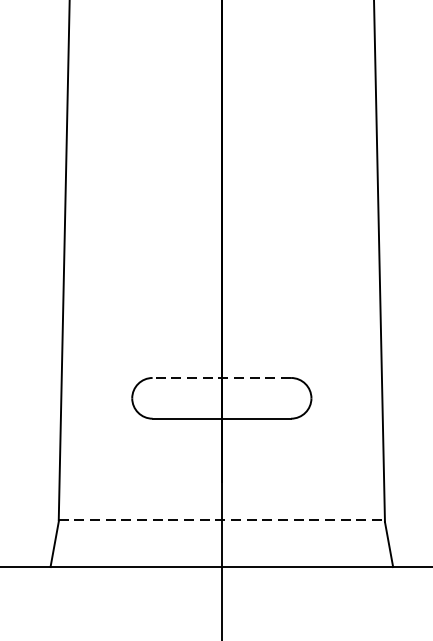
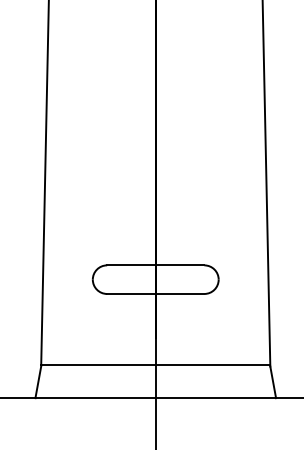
line: (221, 378) -> (155, 265), dashed -> solid
line: (221, 520) -> (155, 365), dashed -> solid

